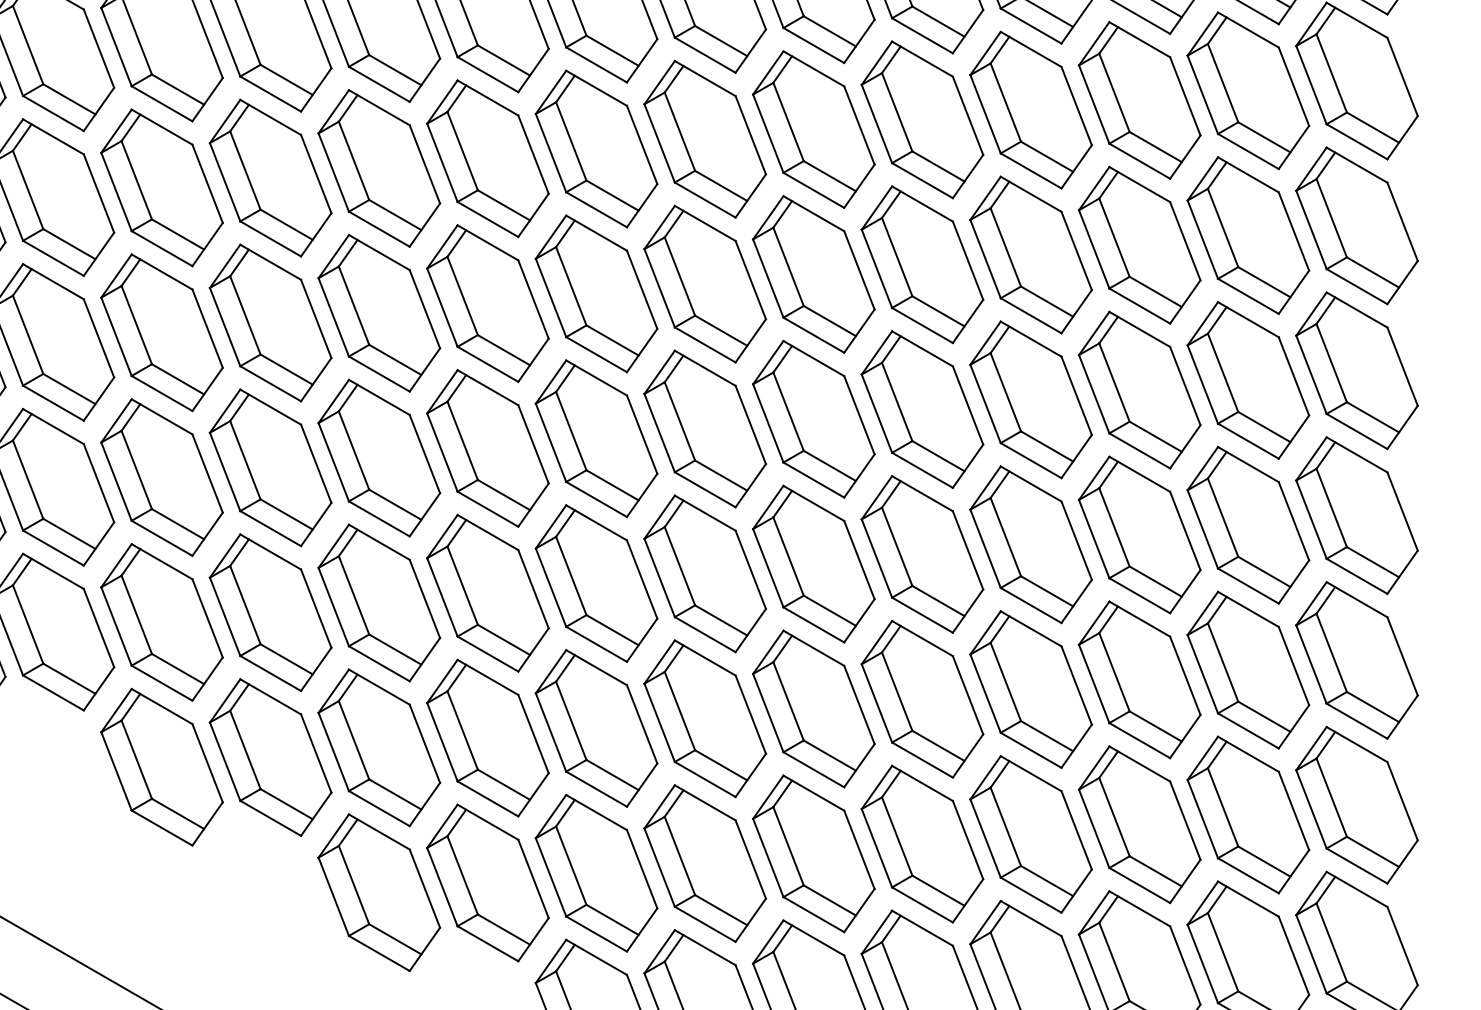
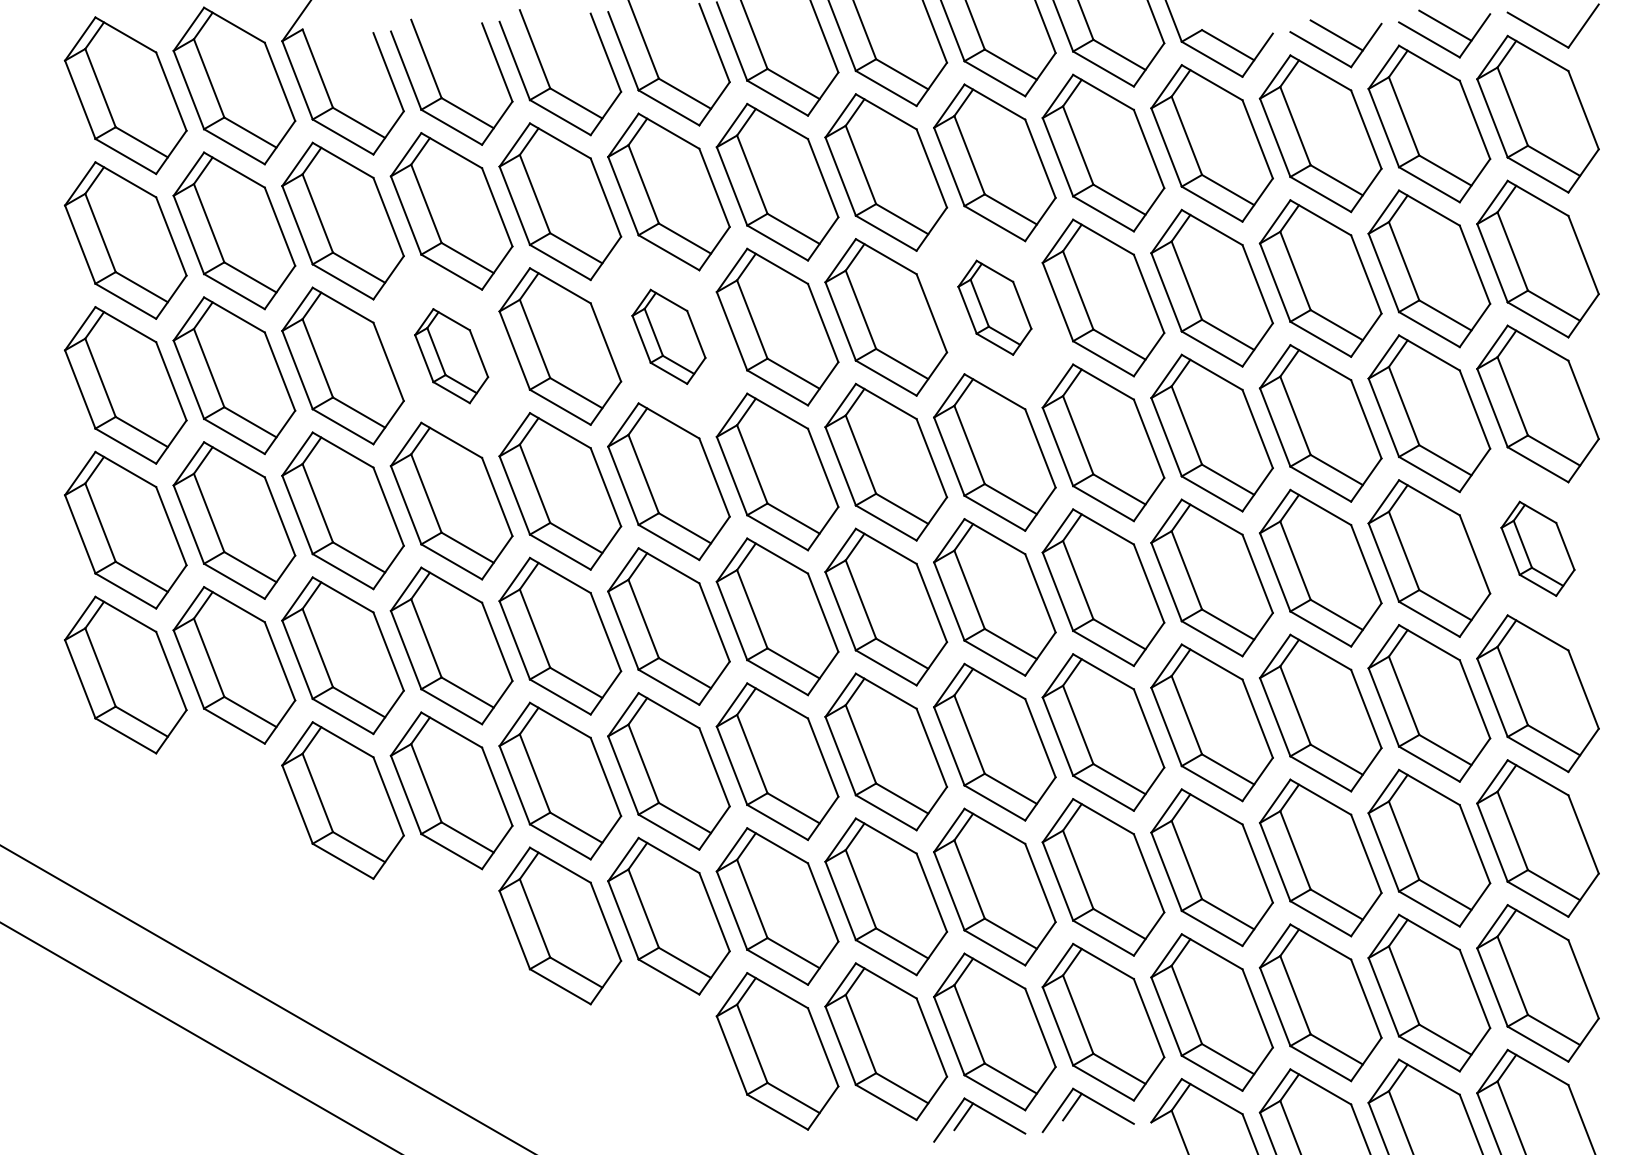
part: (813, 274) -> (994, 307), size x0.6
part: (487, 303) -> (668, 336), size x0.6
part: (270, 322) -> (451, 355), size x0.6
part: (1356, 515) -> (1537, 548), size x0.6

